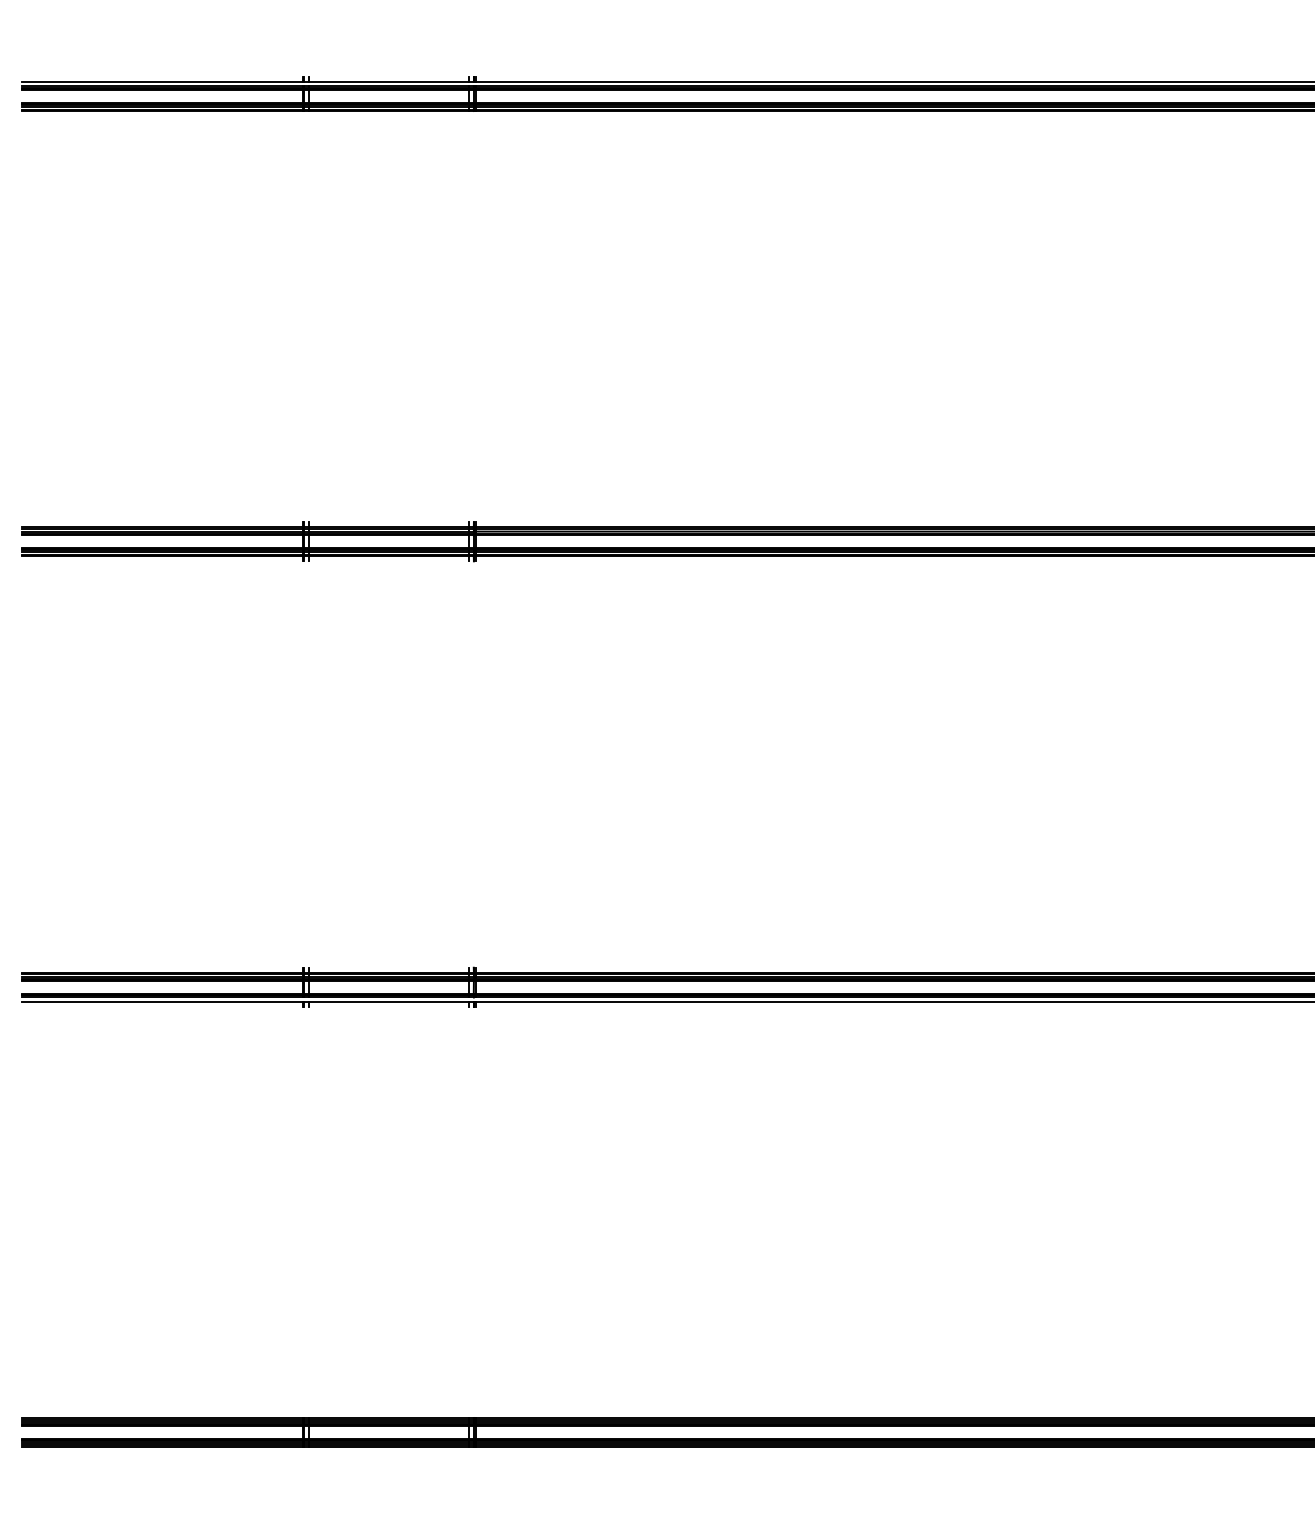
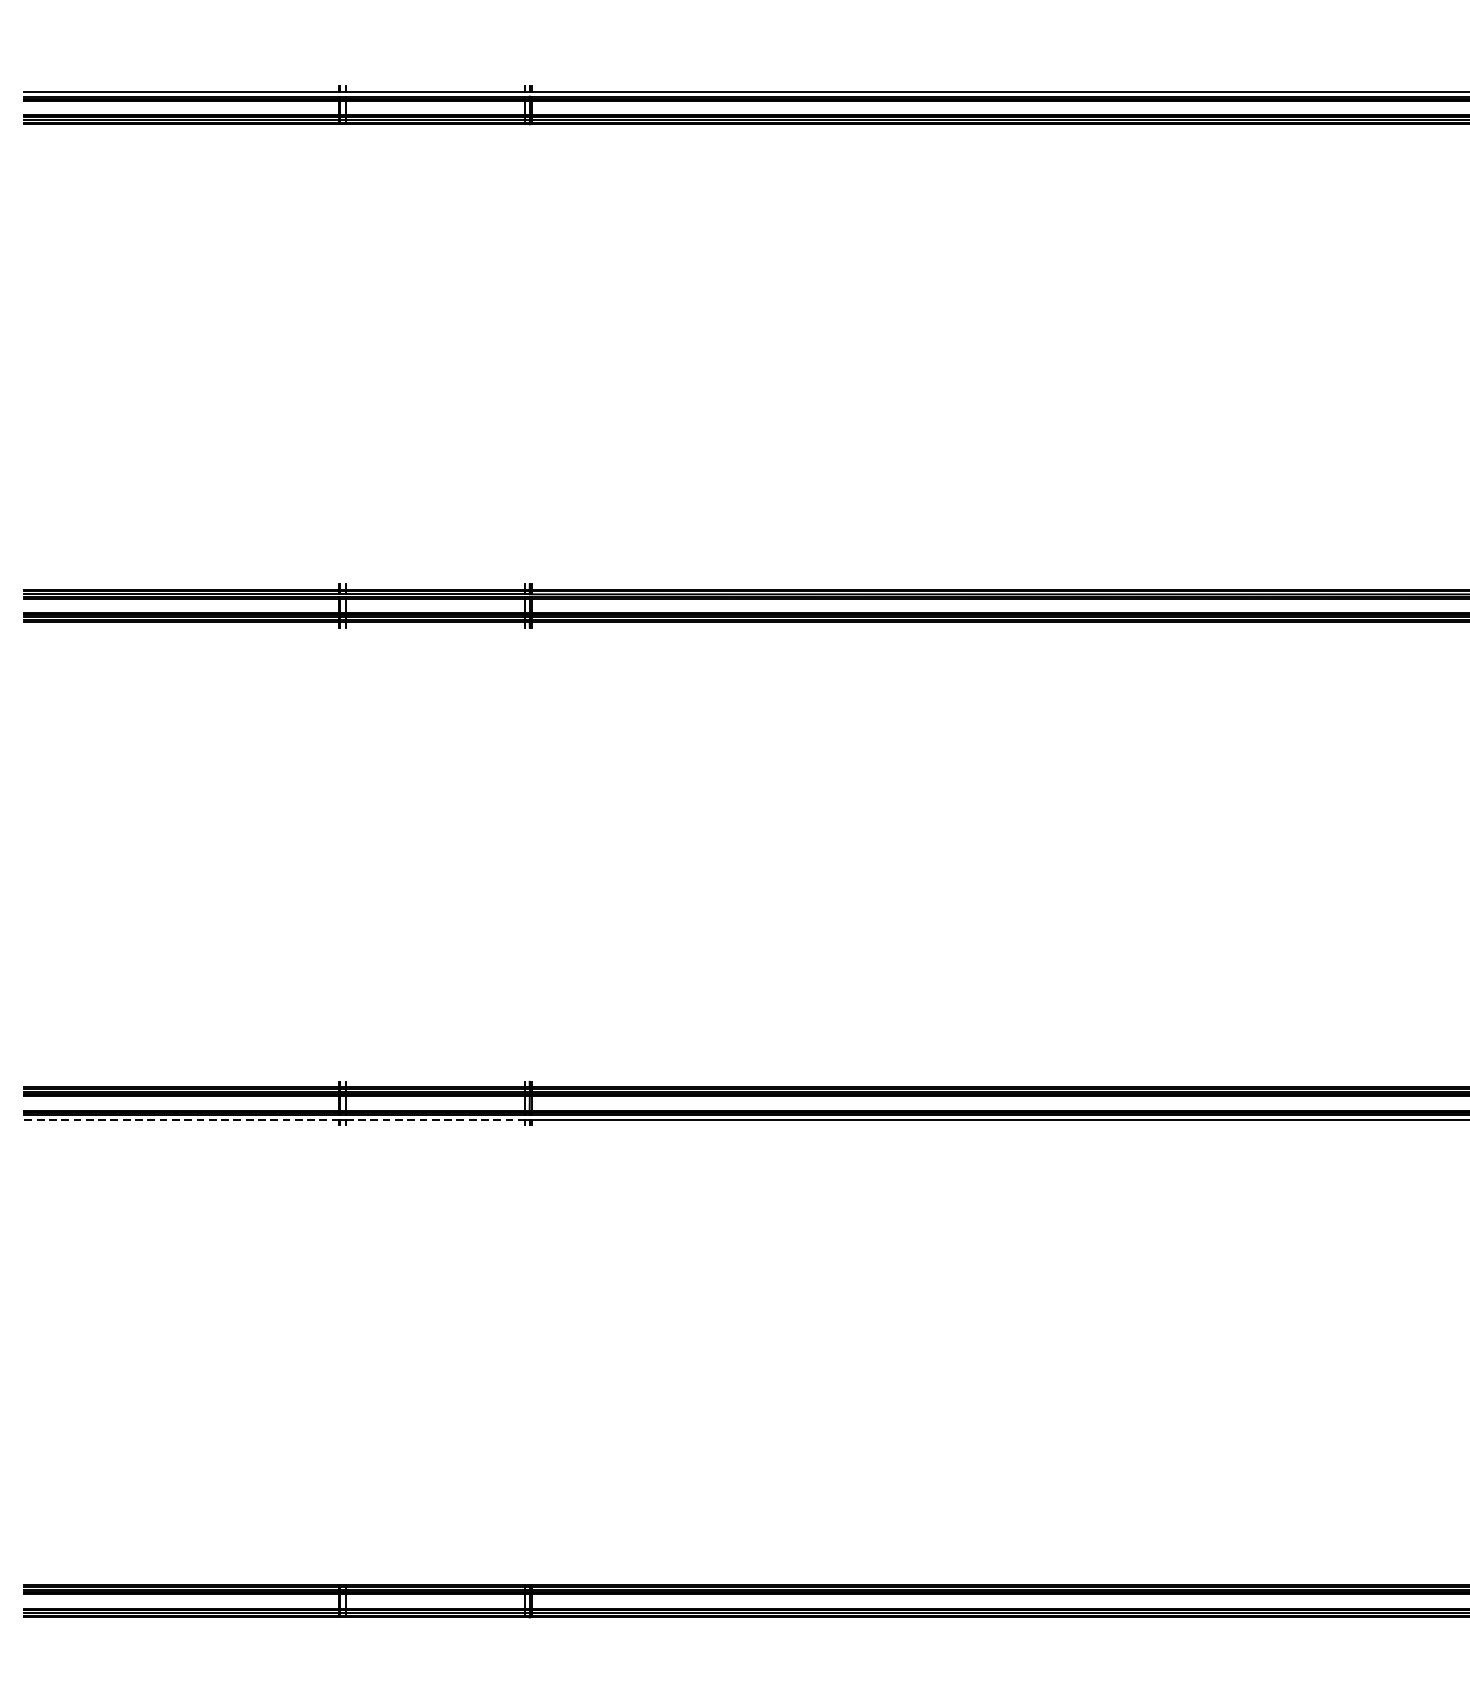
line: (162, 1001) -> (181, 1119), solid -> dashed
line: (389, 1001) -> (435, 1119), solid -> dashed

